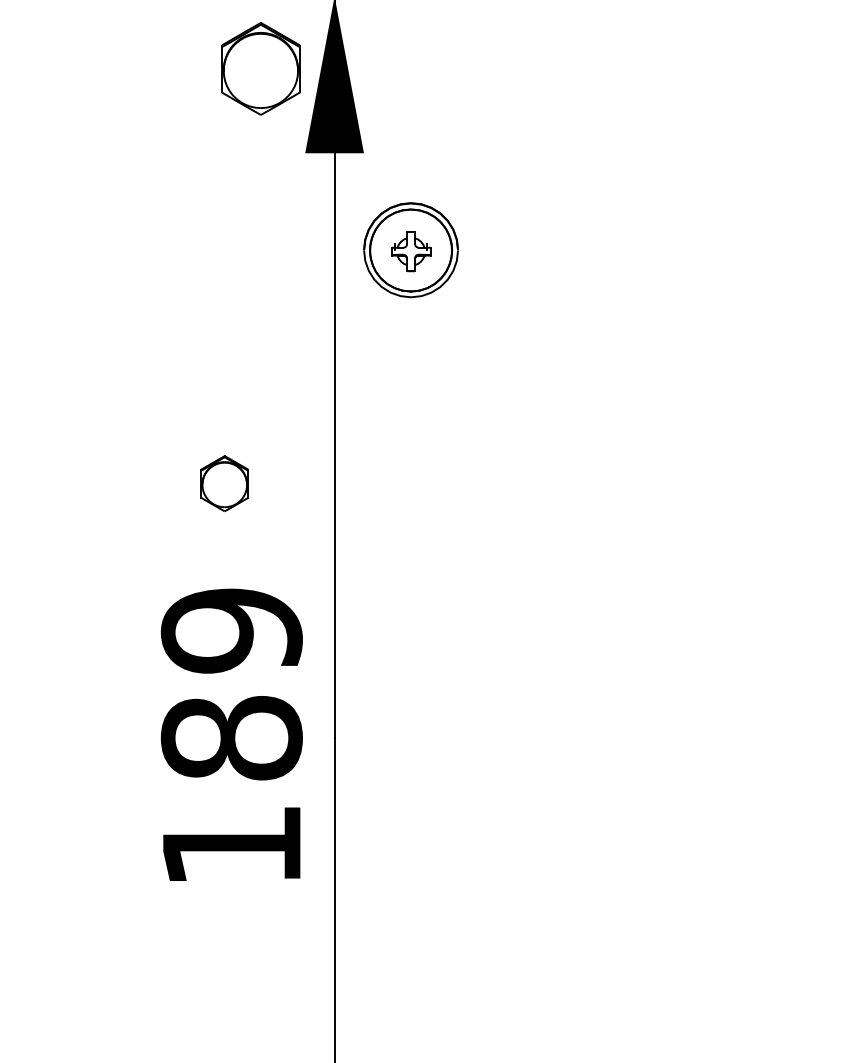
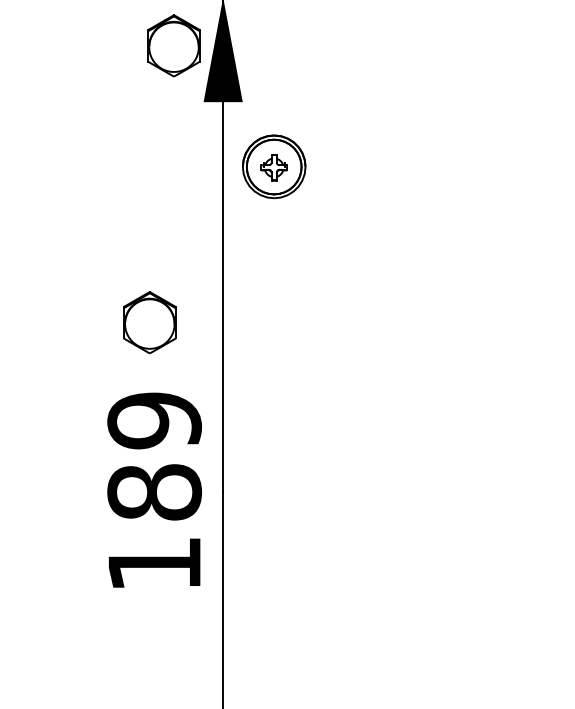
part: (224, 483) -> (149, 322), size x1.67

